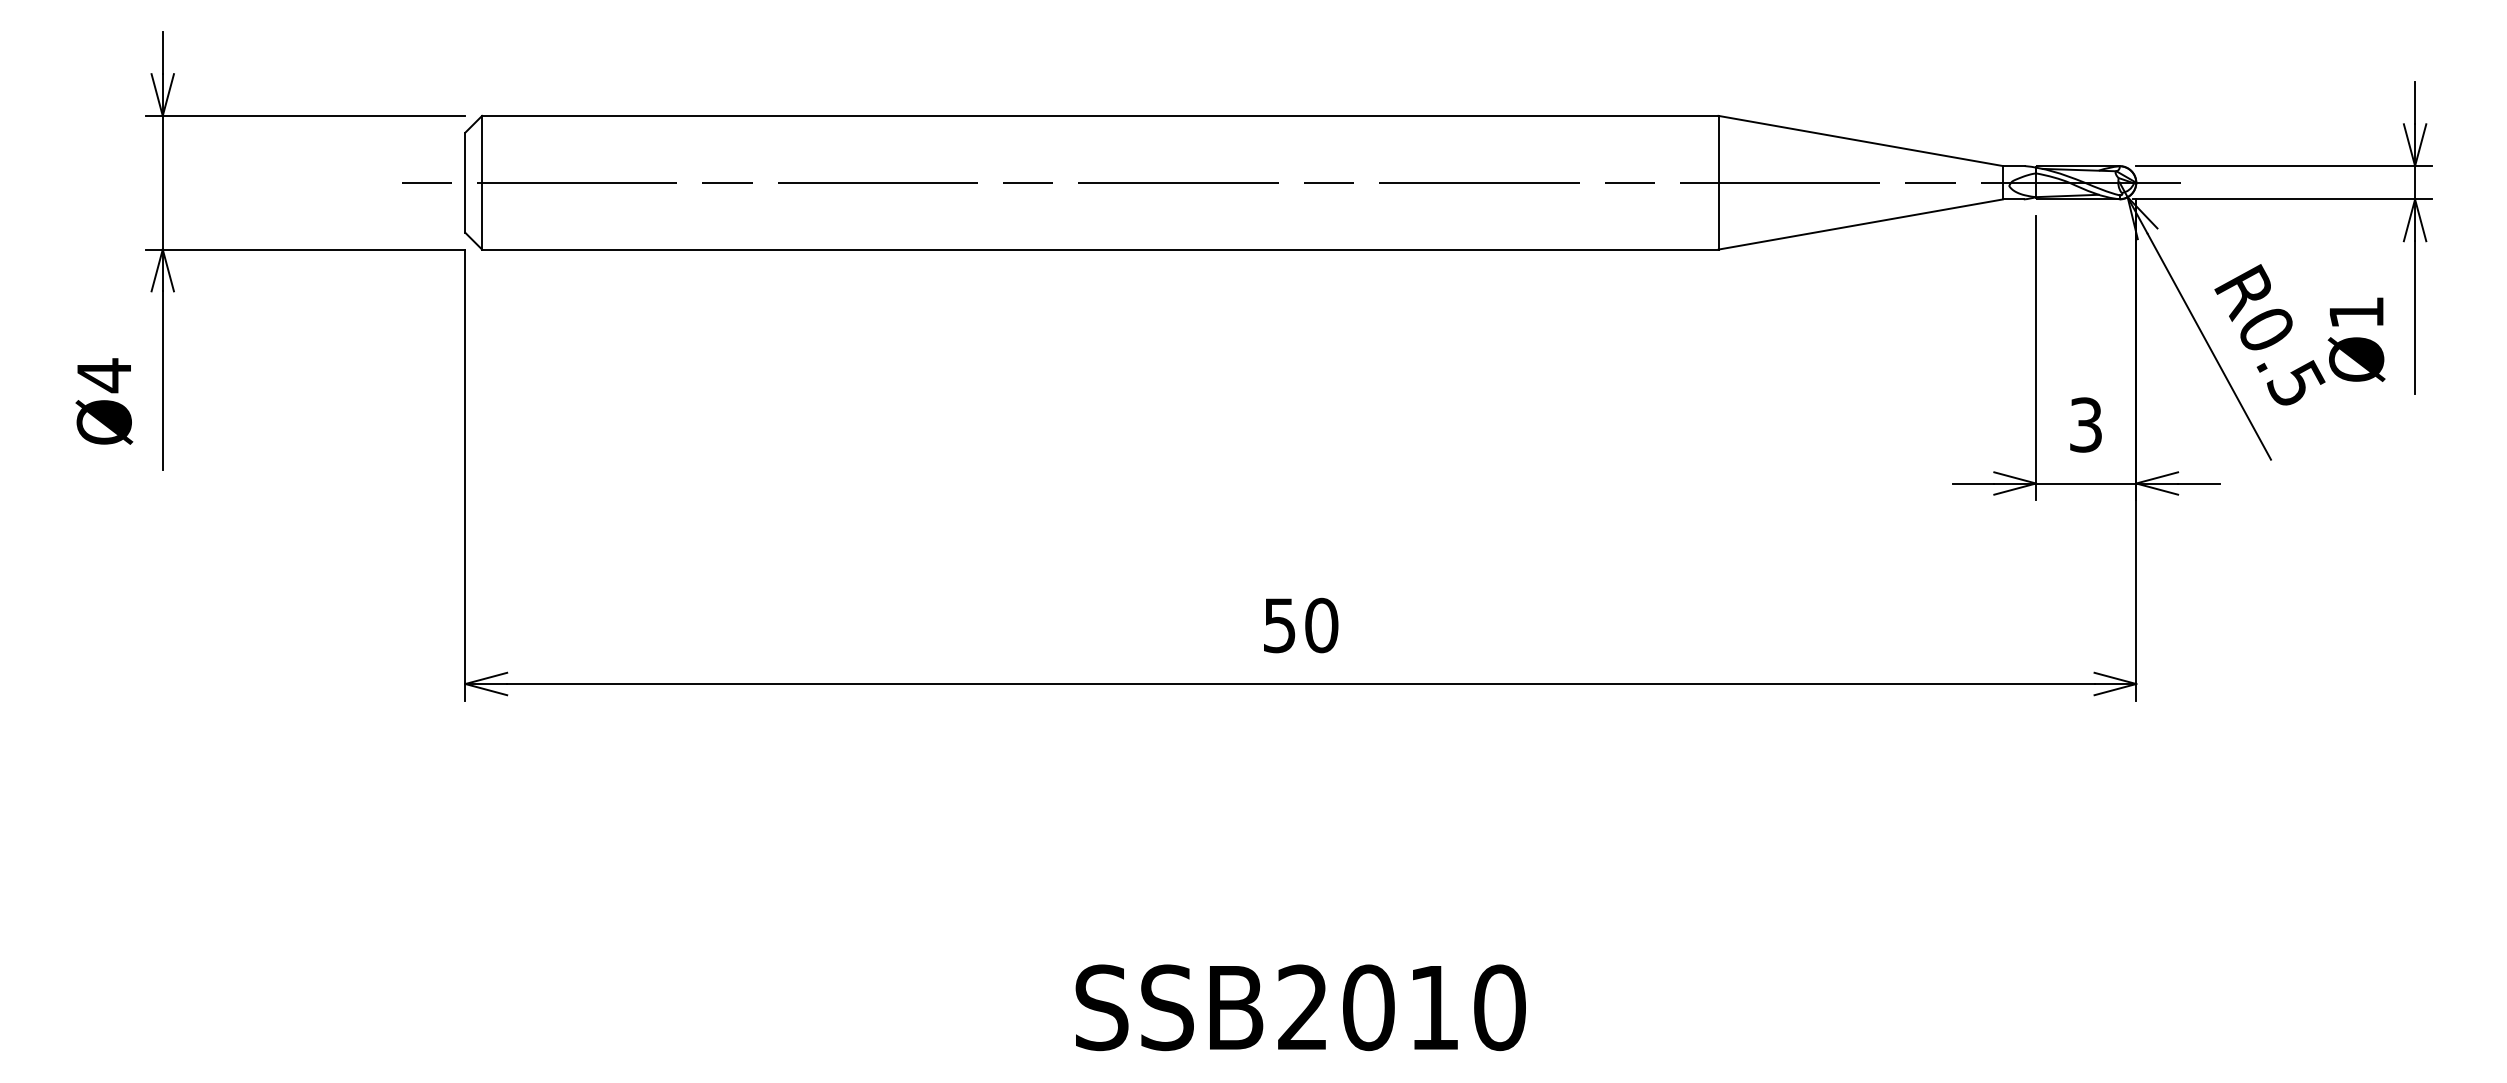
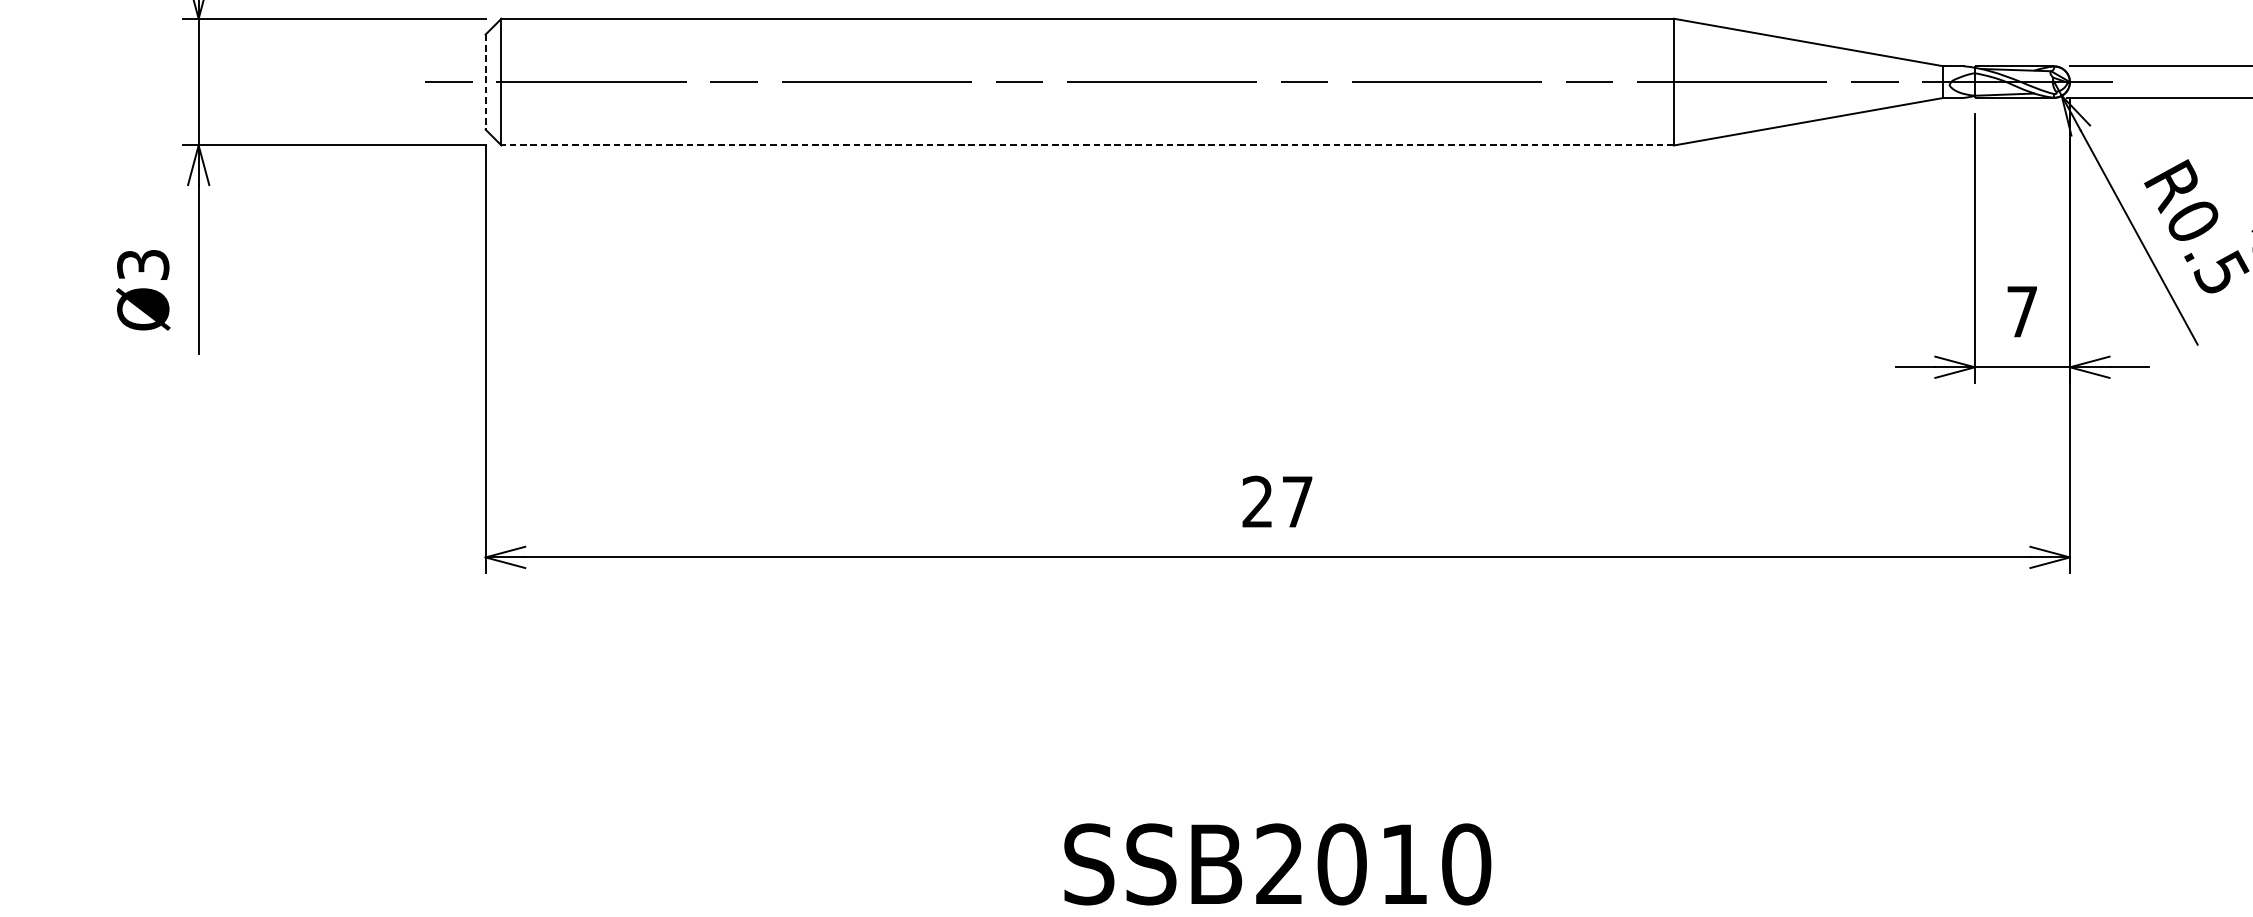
line: (465, 183) -> (485, 82), solid -> dashed
line: (1099, 249) -> (1086, 145), solid -> dashed
text: (103, 375) -> (142, 264), Ø4 -> Ø3
text: (2085, 424) -> (2021, 311), 3 -> 7
text: (1300, 625) -> (1277, 501), 50 -> 27

